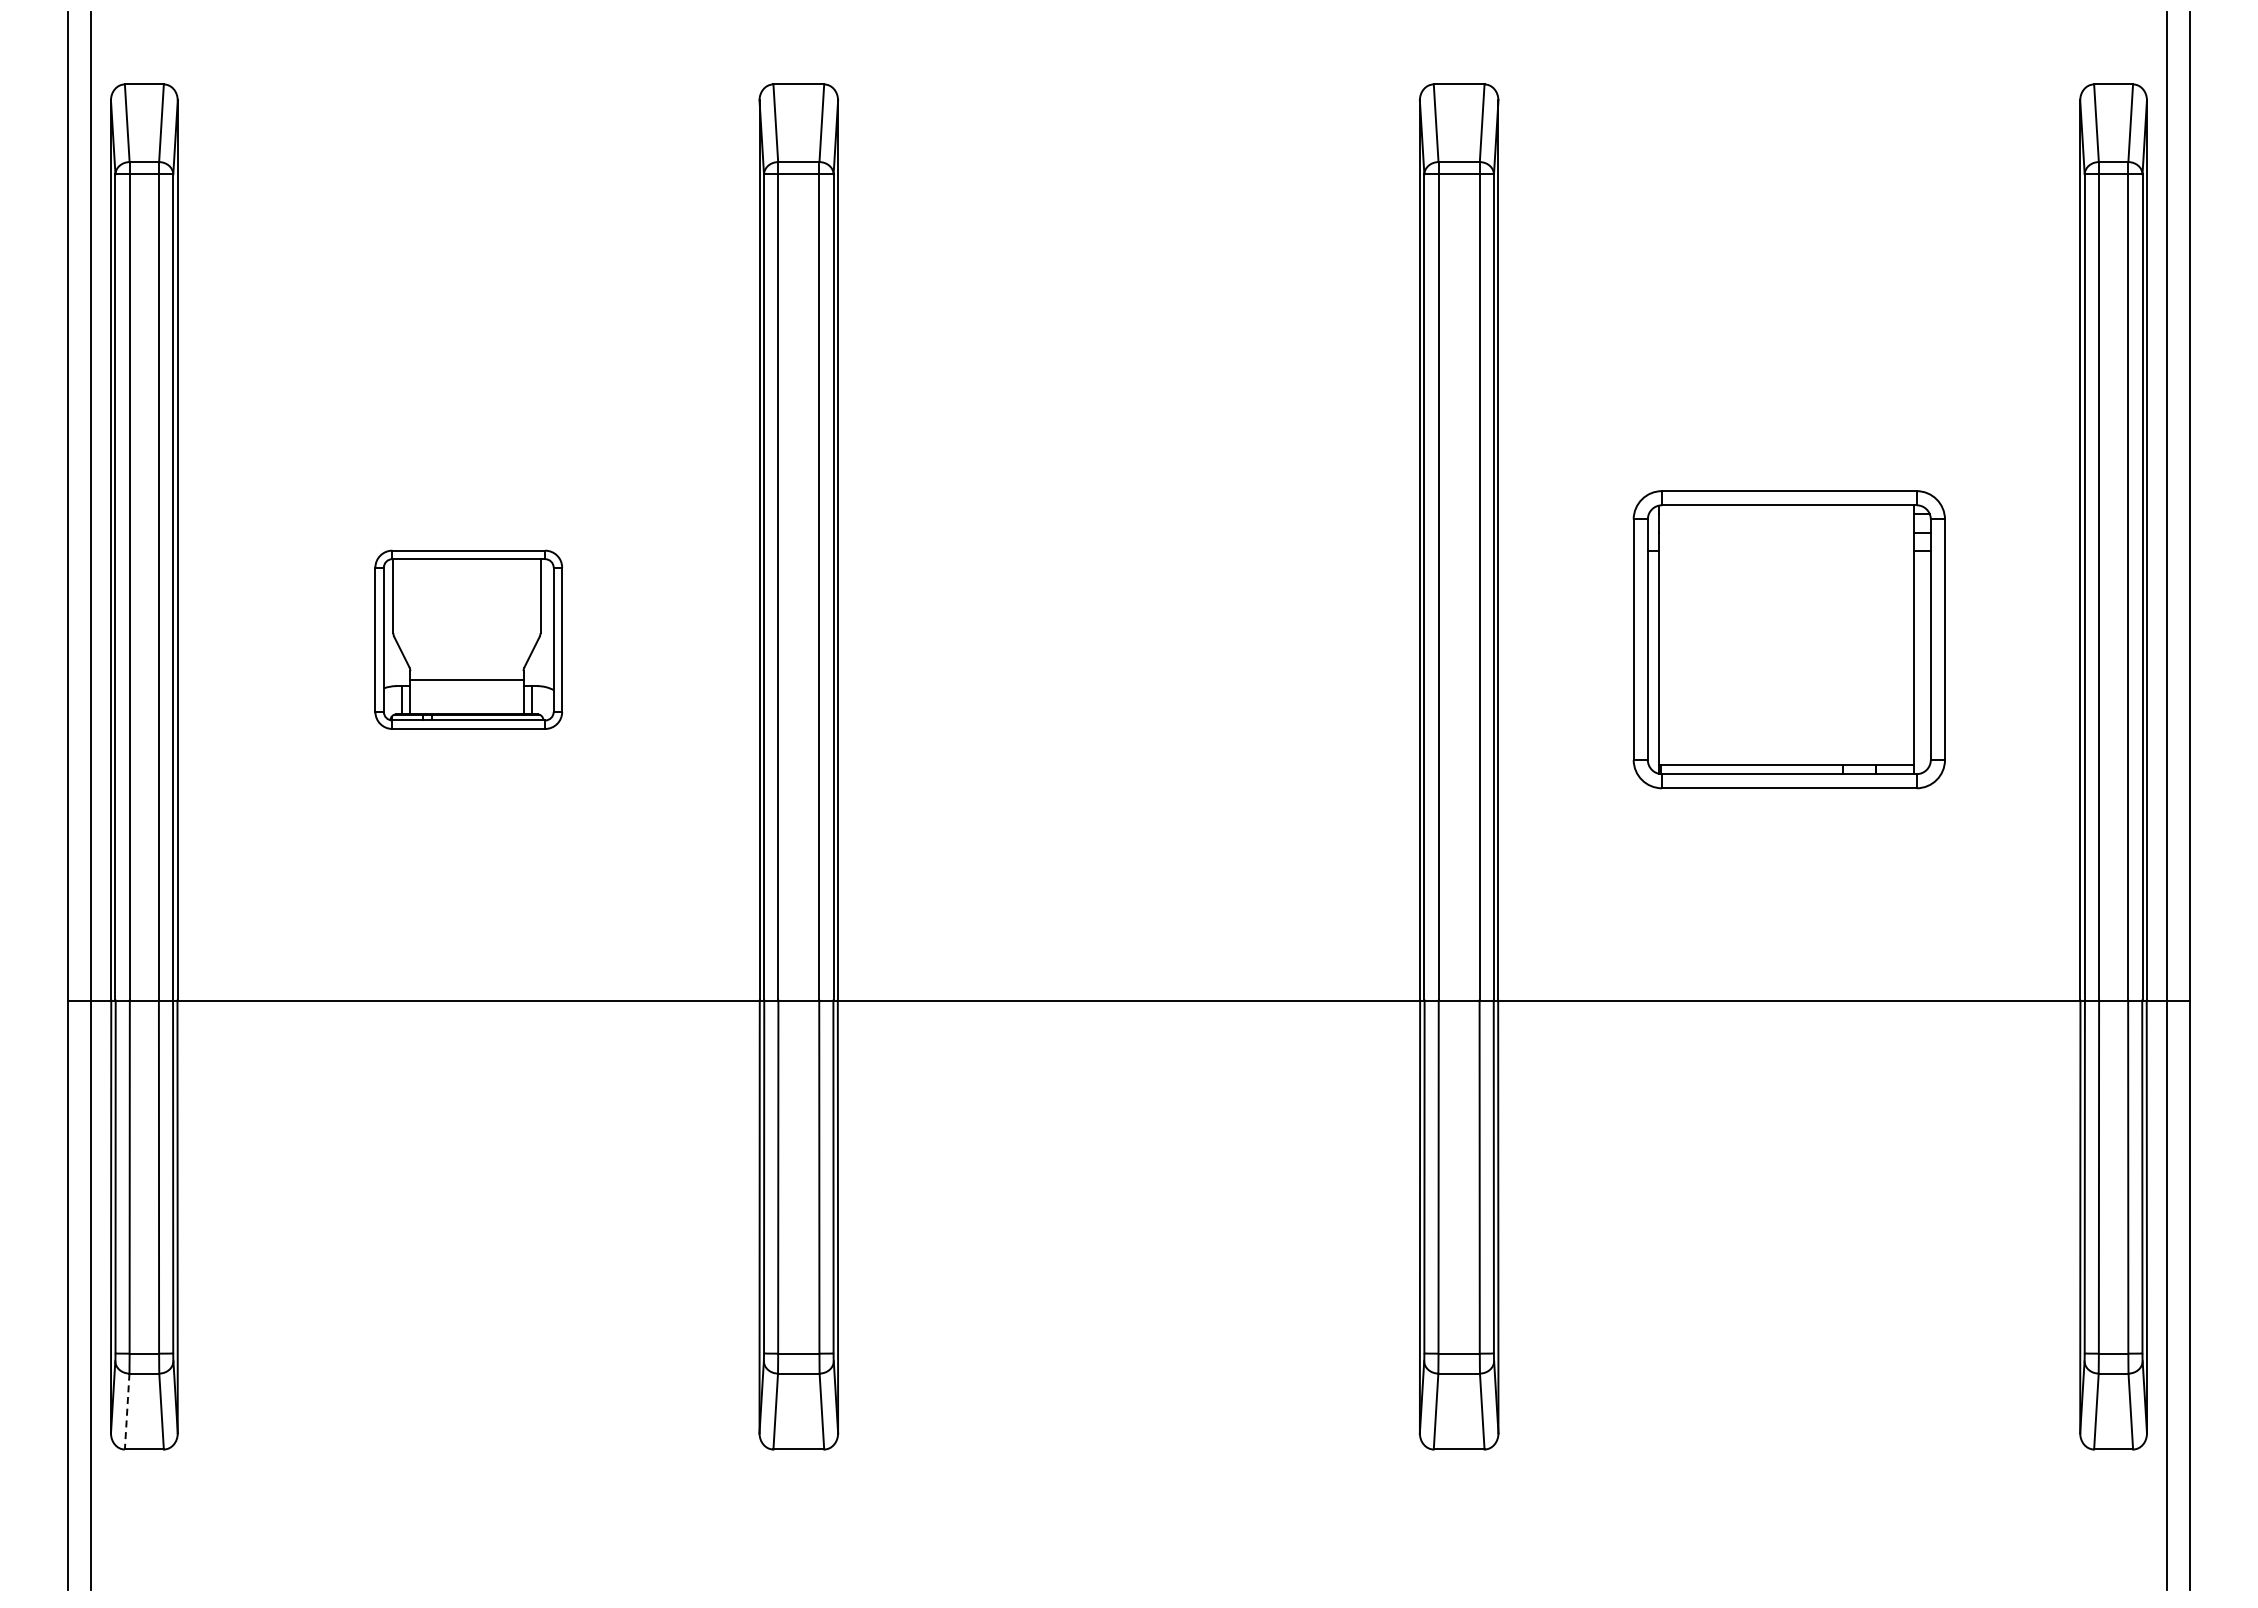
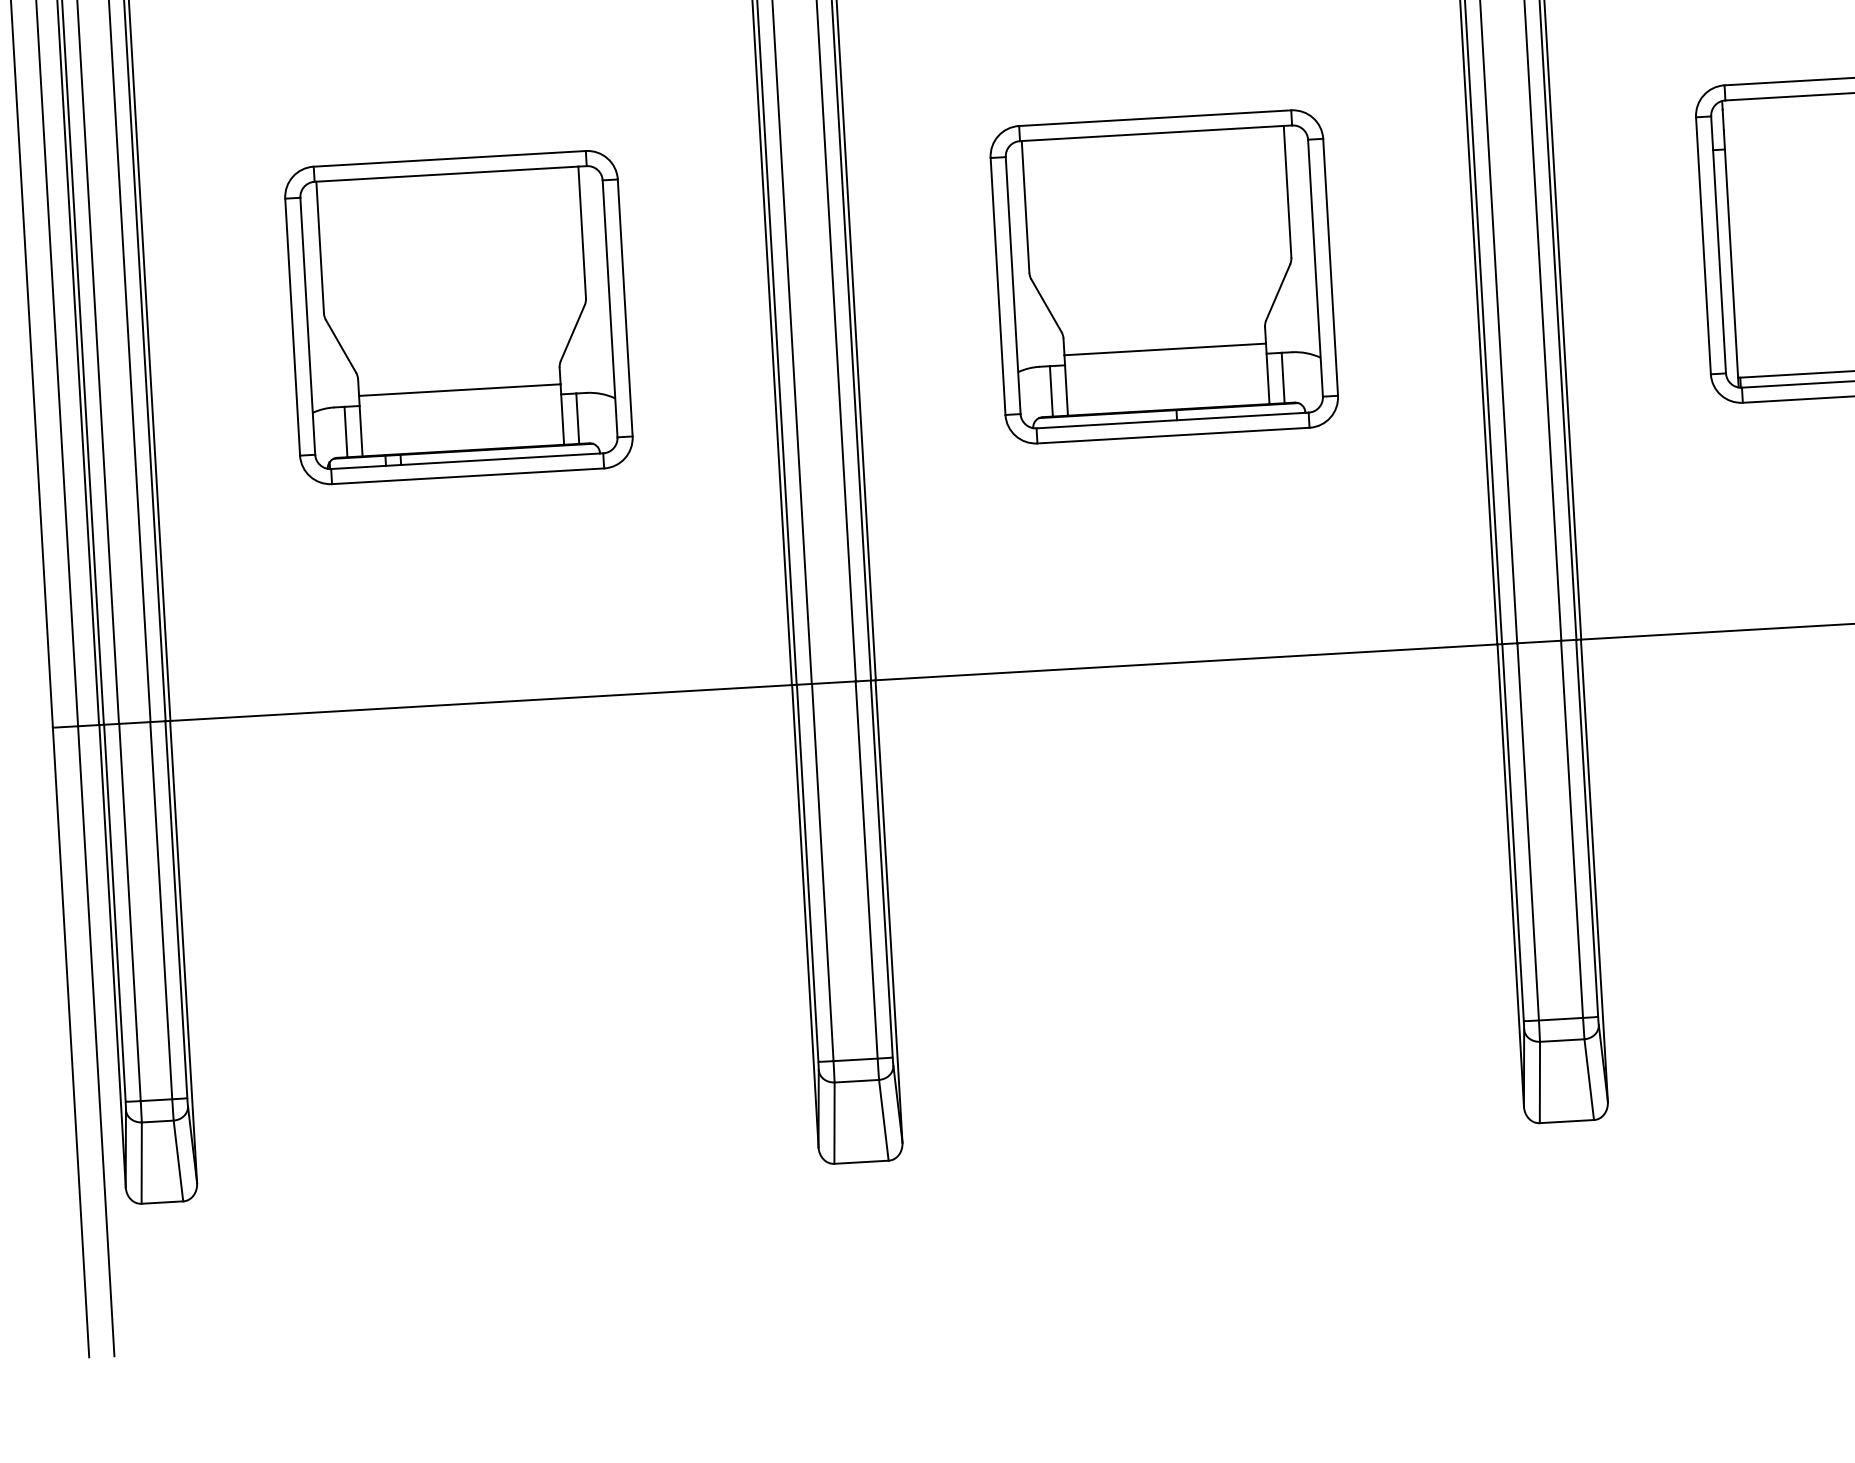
part: (468, 639) -> (458, 317), size x1.67
part: (1128, 639) -> (1163, 276), added
line: (127, 1411) -> (142, 1163), dashed -> solid

